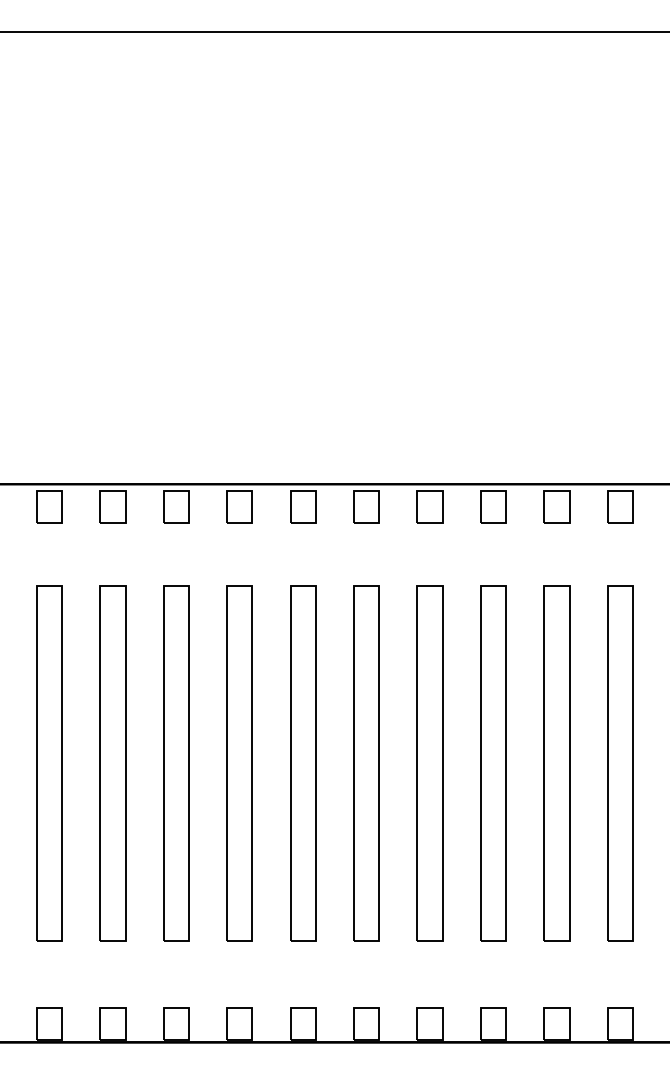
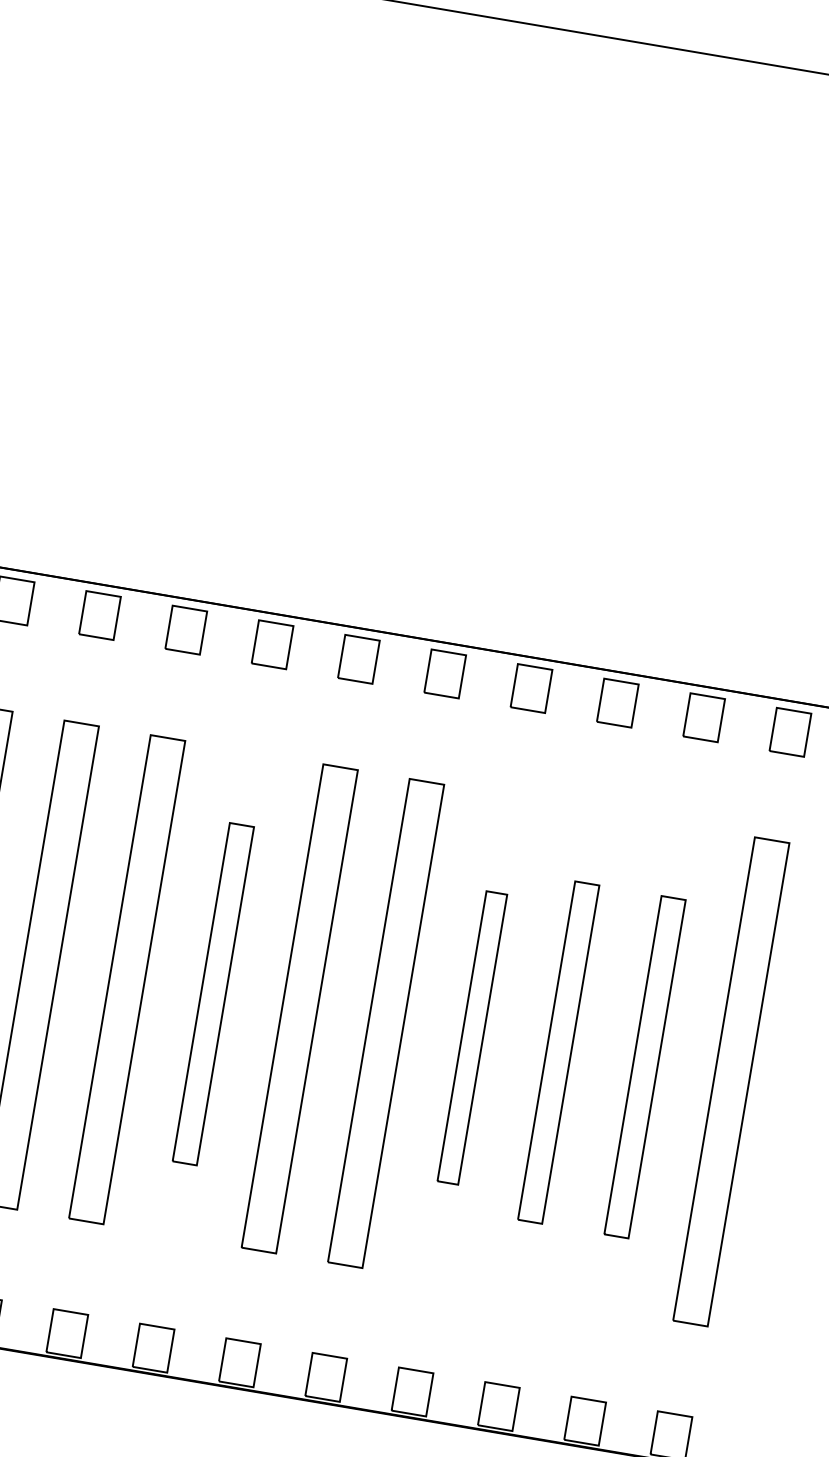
part: (239, 763) -> (213, 993), size x0.7
part: (429, 763) -> (471, 1037), size x0.6
part: (493, 763) -> (558, 1052), size x0.7
part: (556, 763) -> (644, 1066), size x0.7

